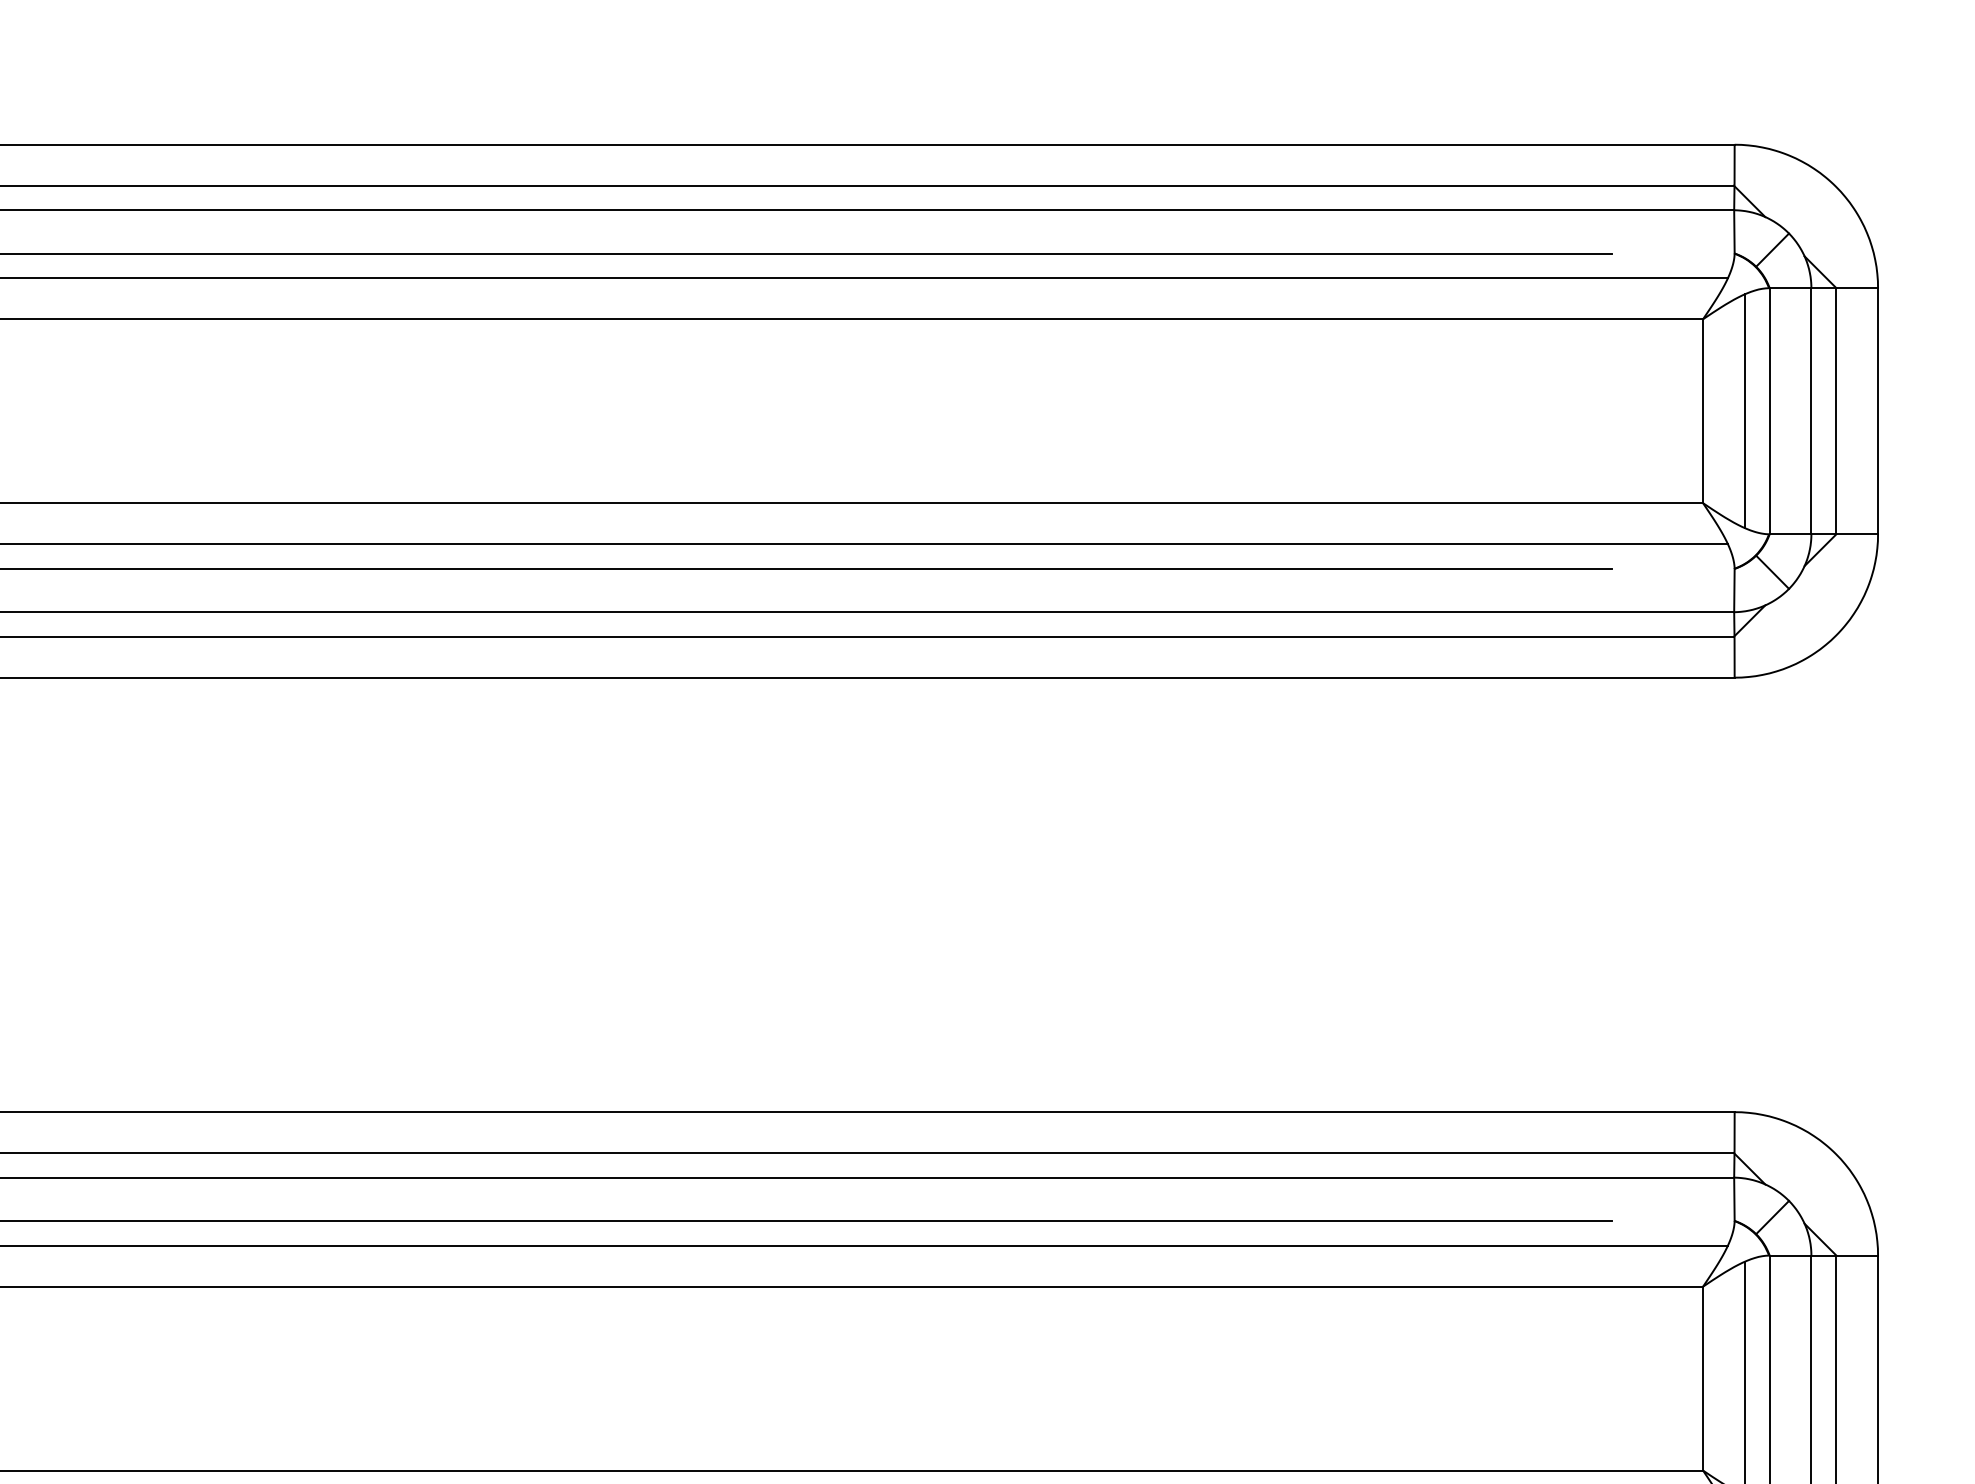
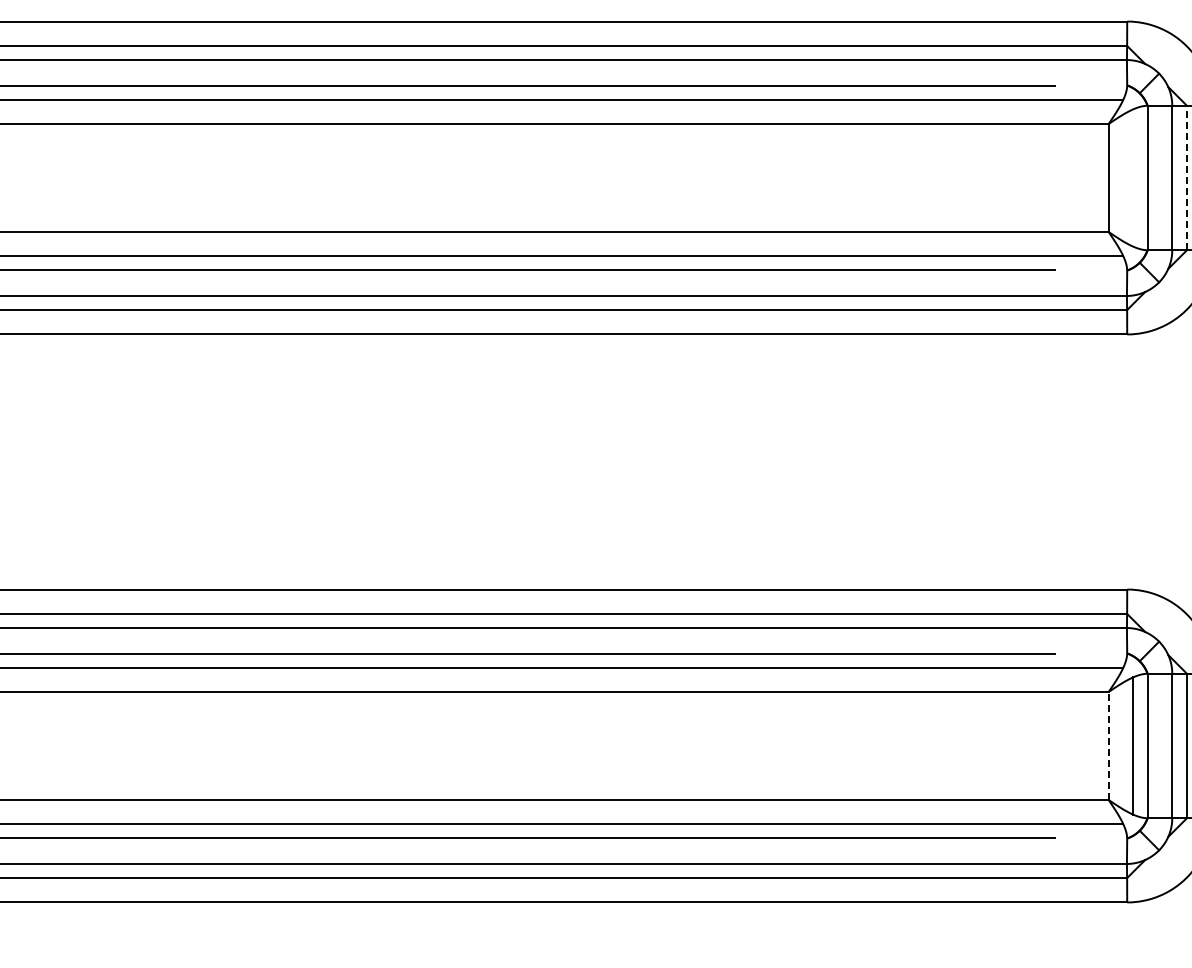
line: (1745, 410) -> (1133, 177), removed
line: (1835, 410) -> (1186, 177), solid -> dashed
line: (1702, 1379) -> (1108, 746), solid -> dashed

